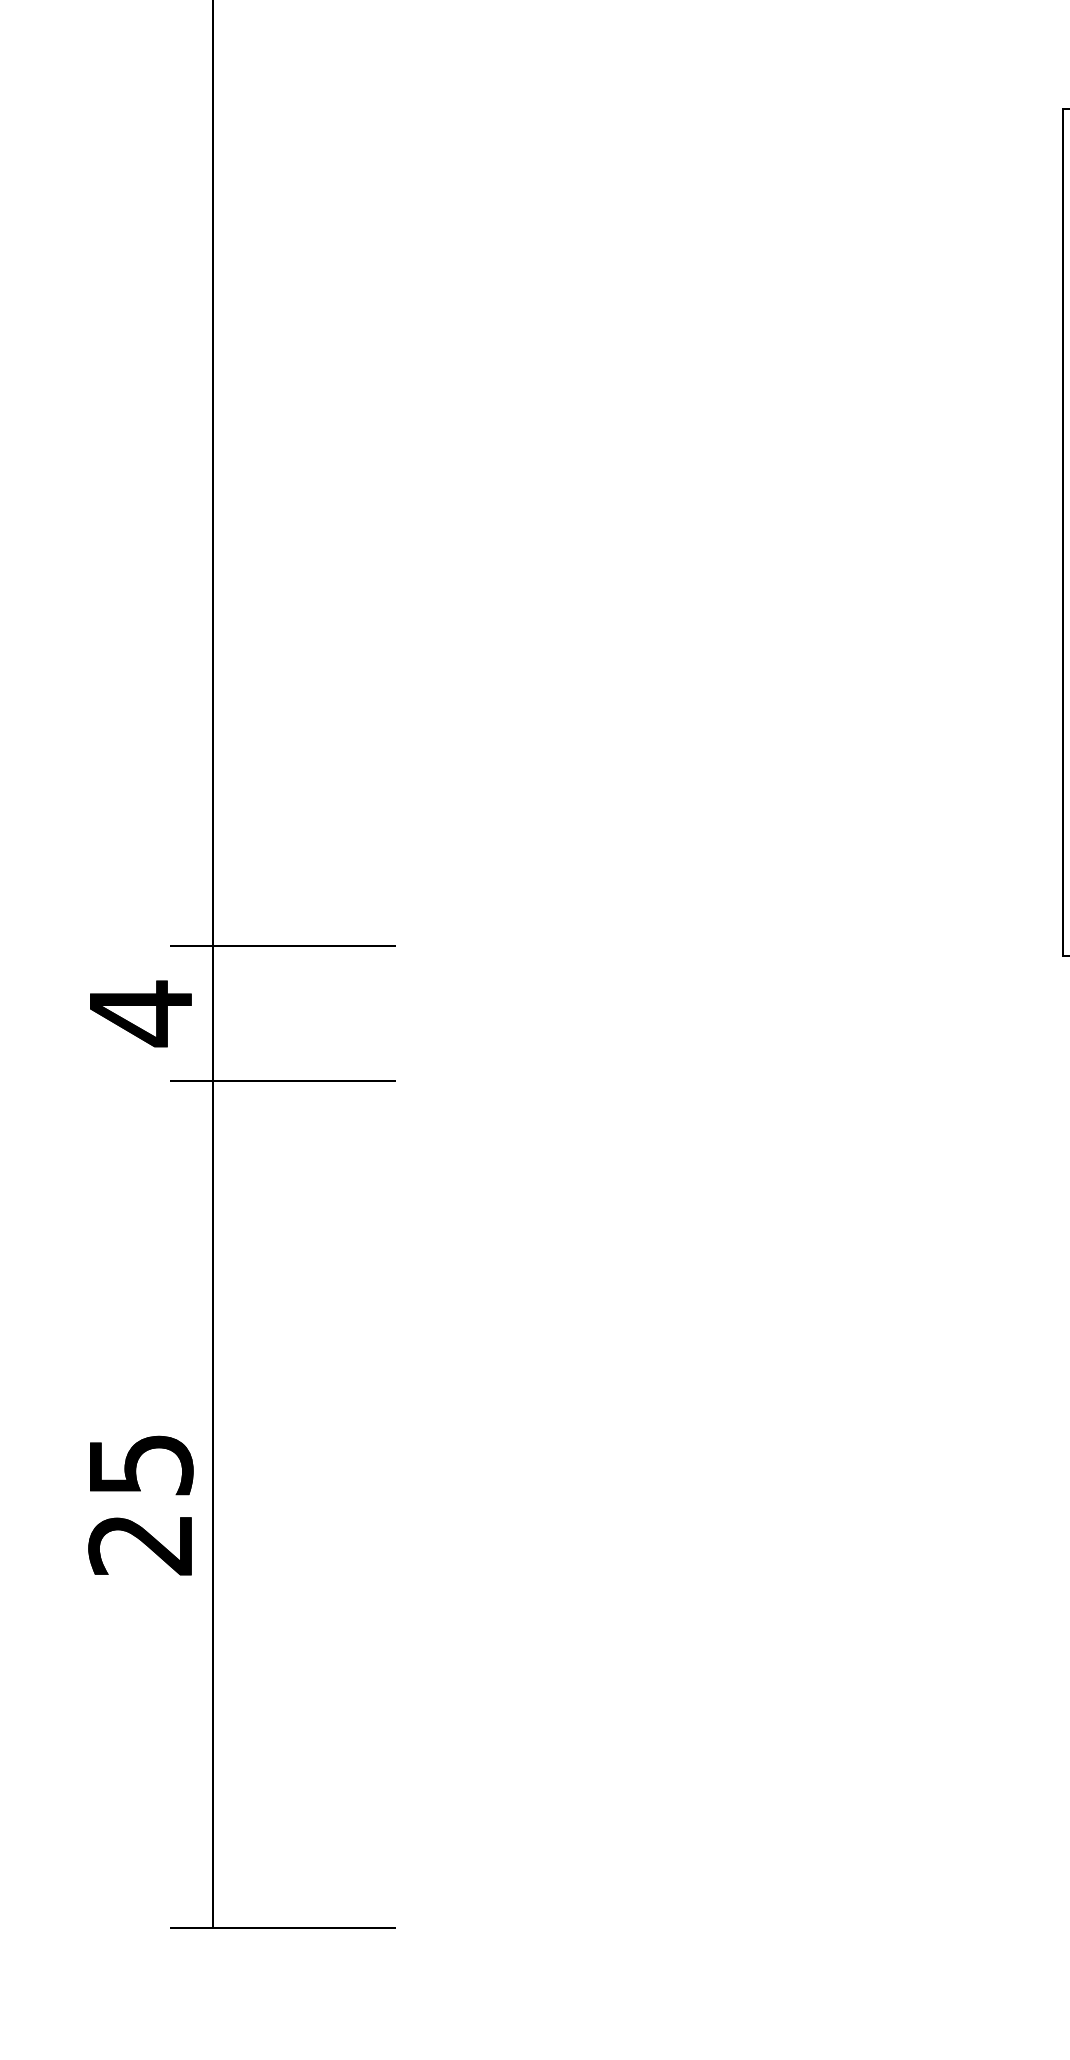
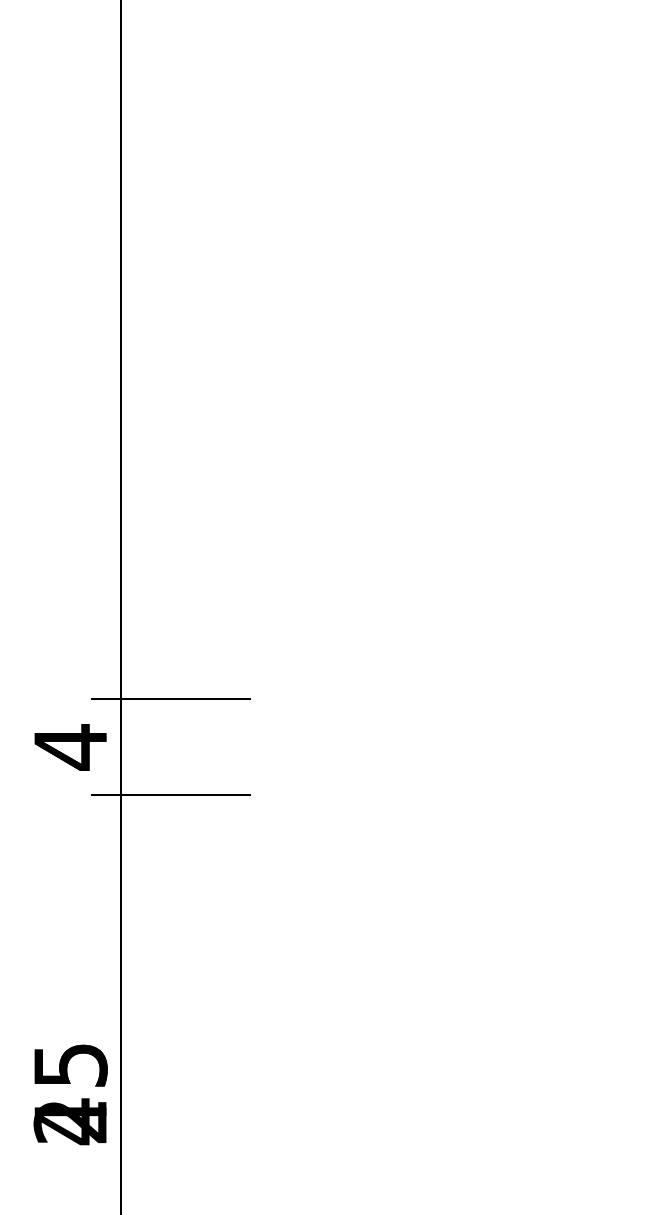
text: (139, 1544) -> (69, 1121), 25 -> 45

